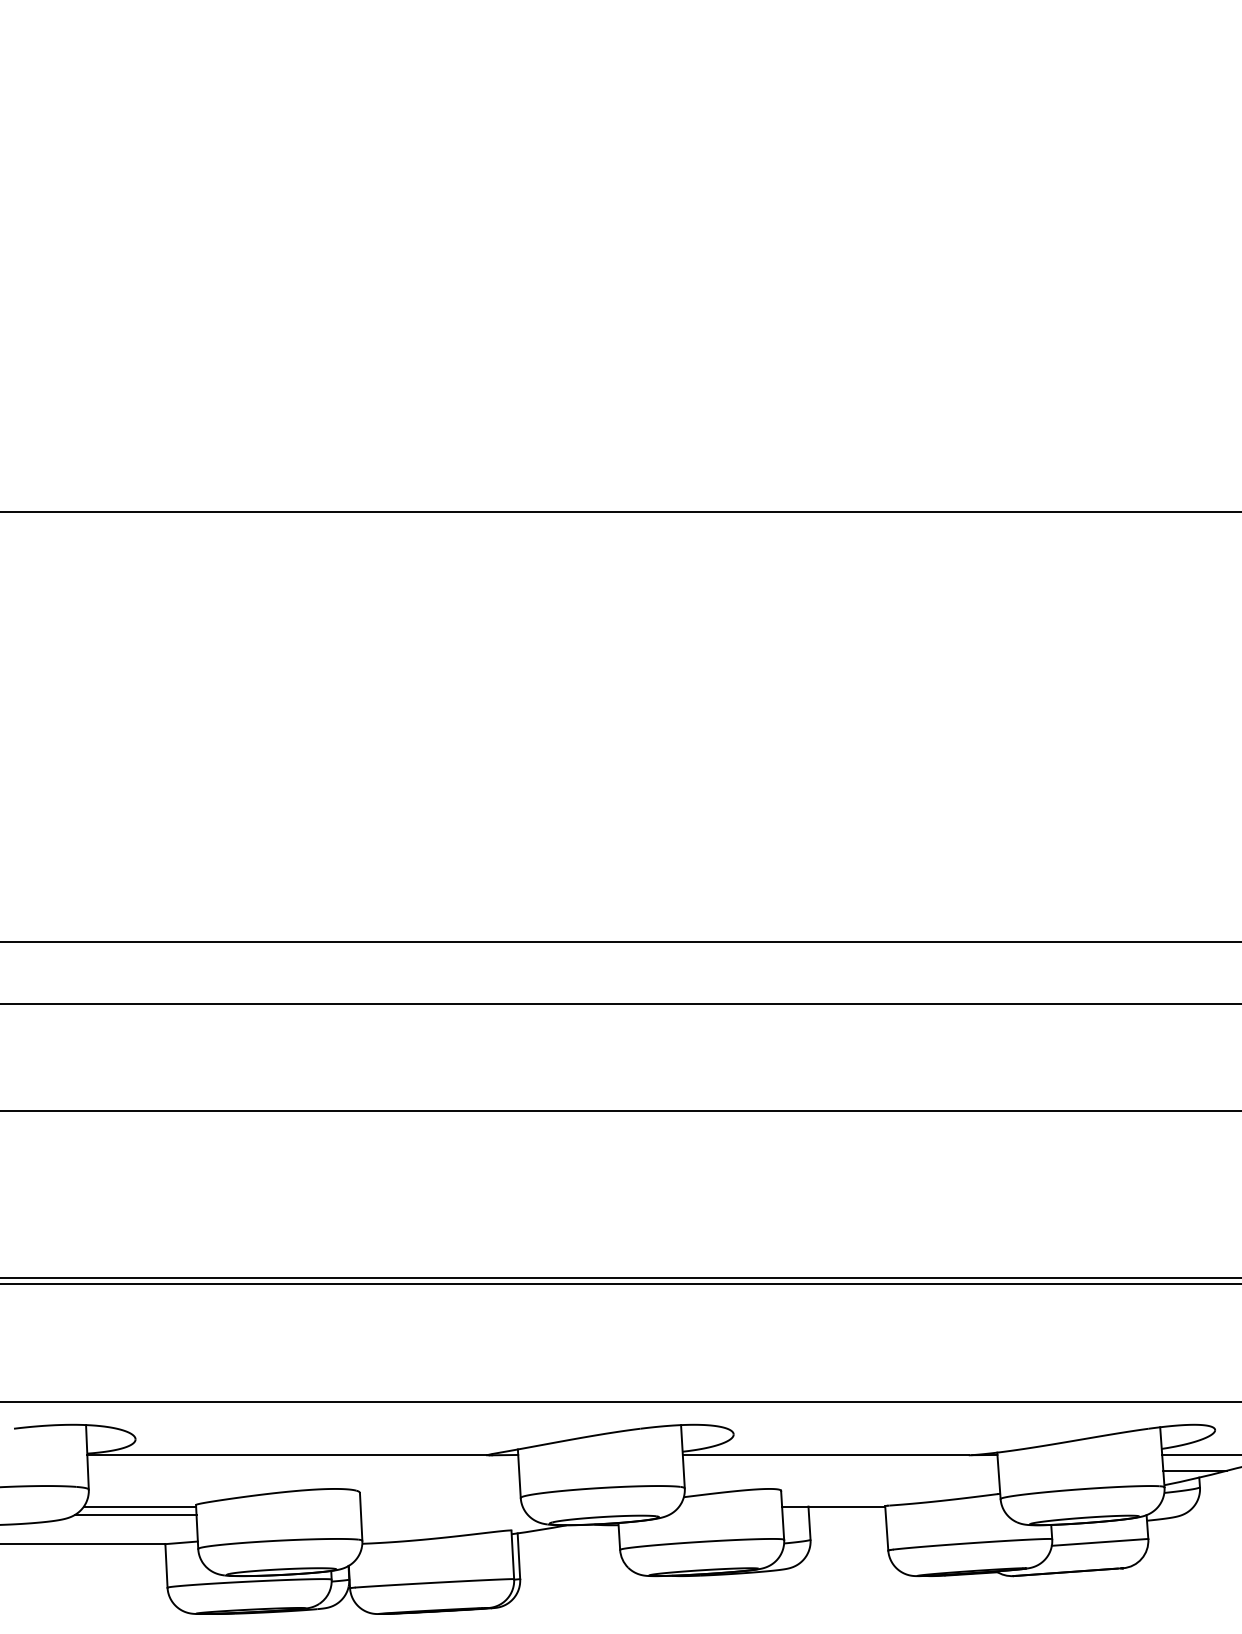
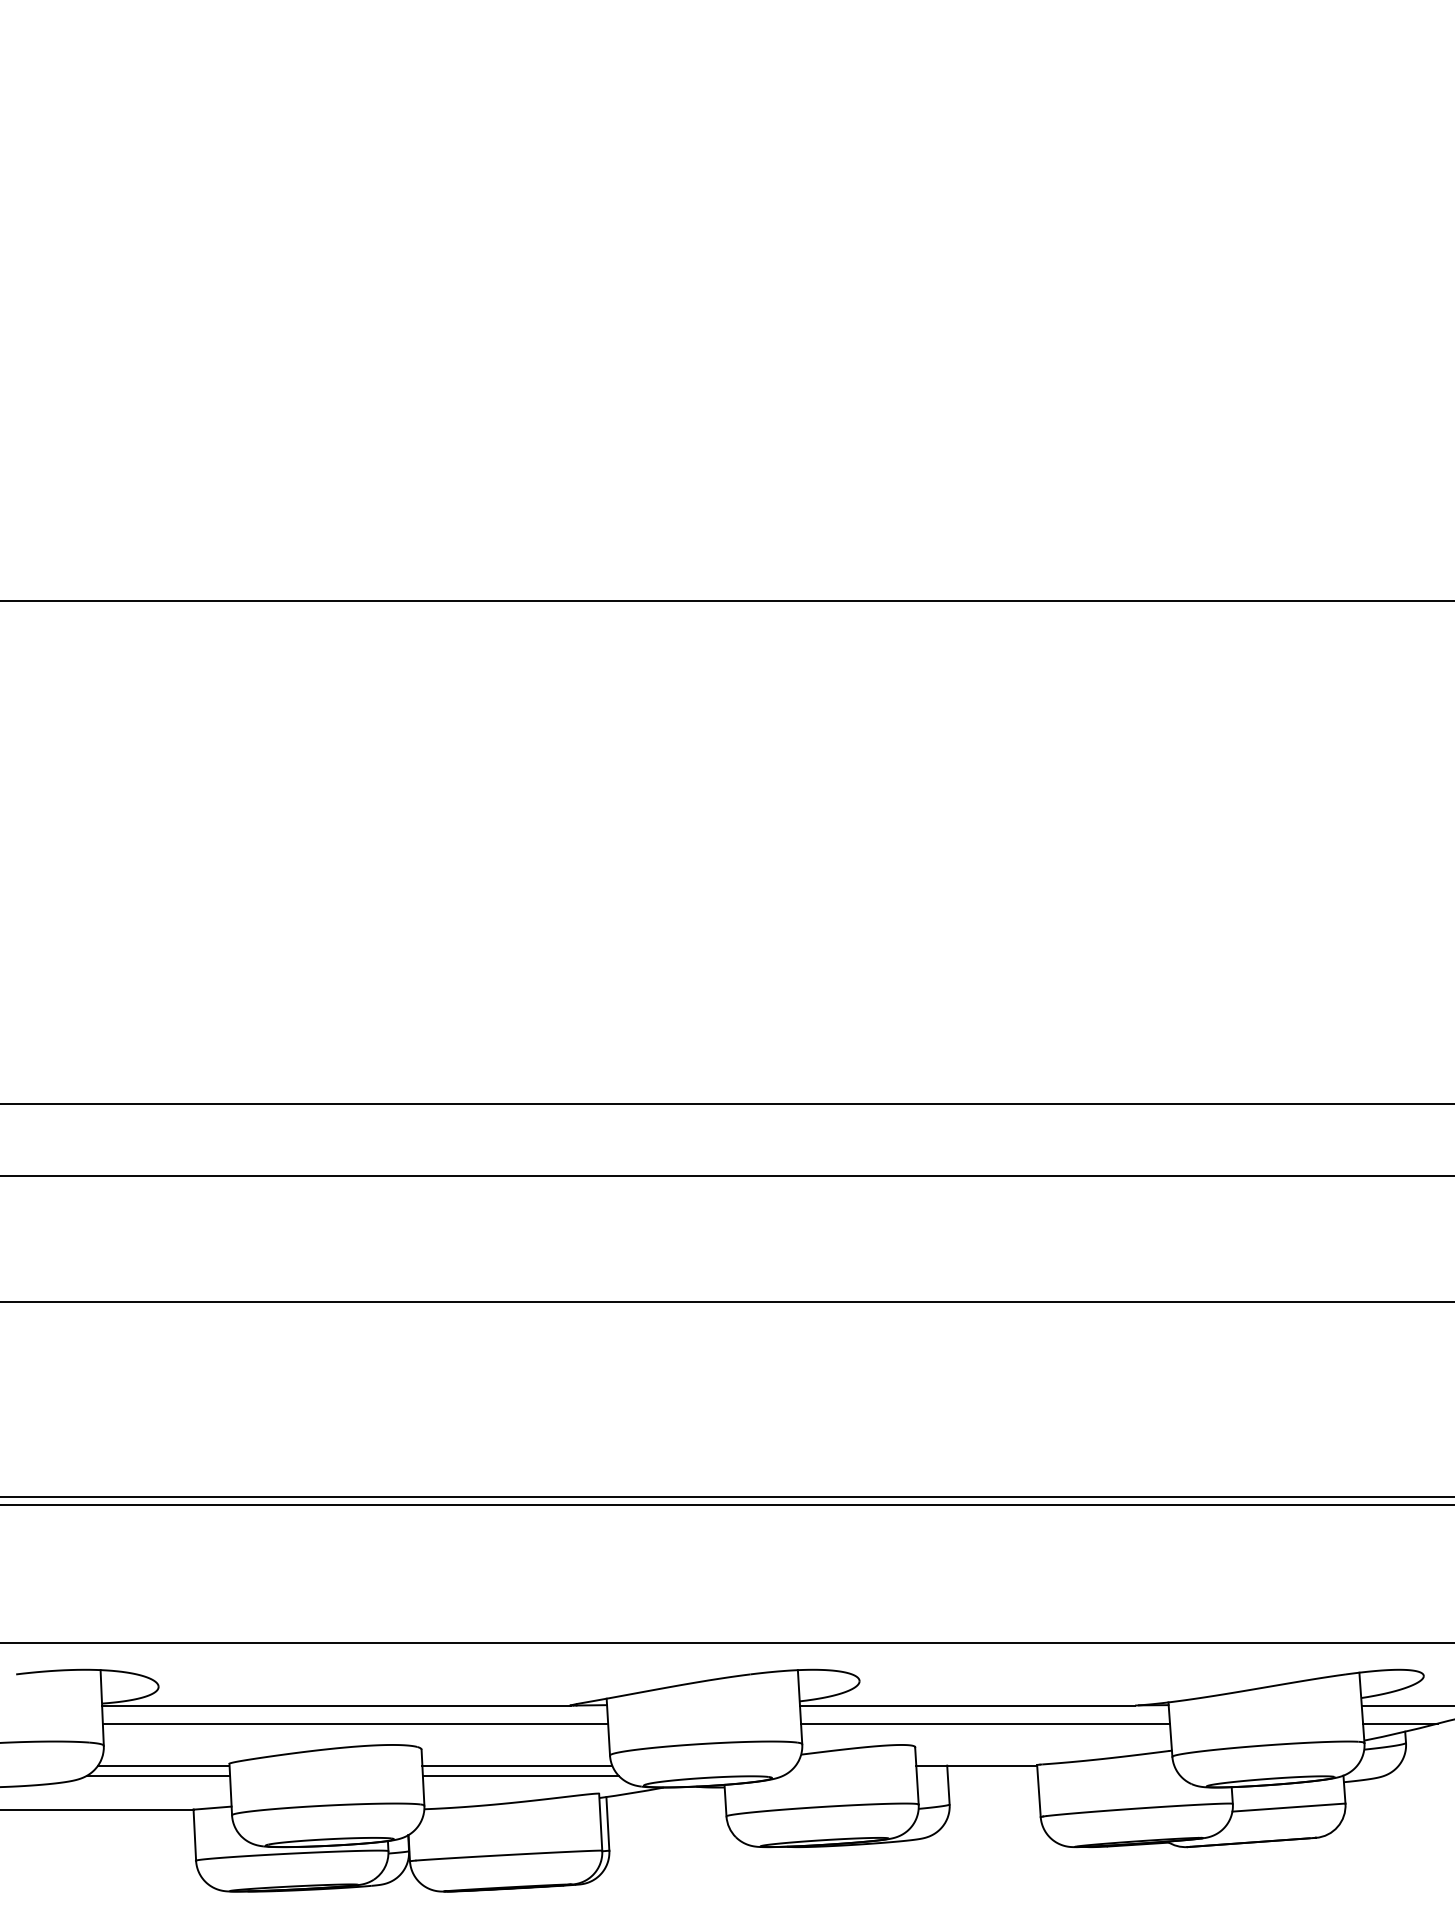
line: (303, 1470) -> (355, 1723), added
line: (841, 1470) -> (985, 1723), added
line: (441, 1506) -> (517, 1765), added
line: (444, 1514) -> (520, 1775), added

